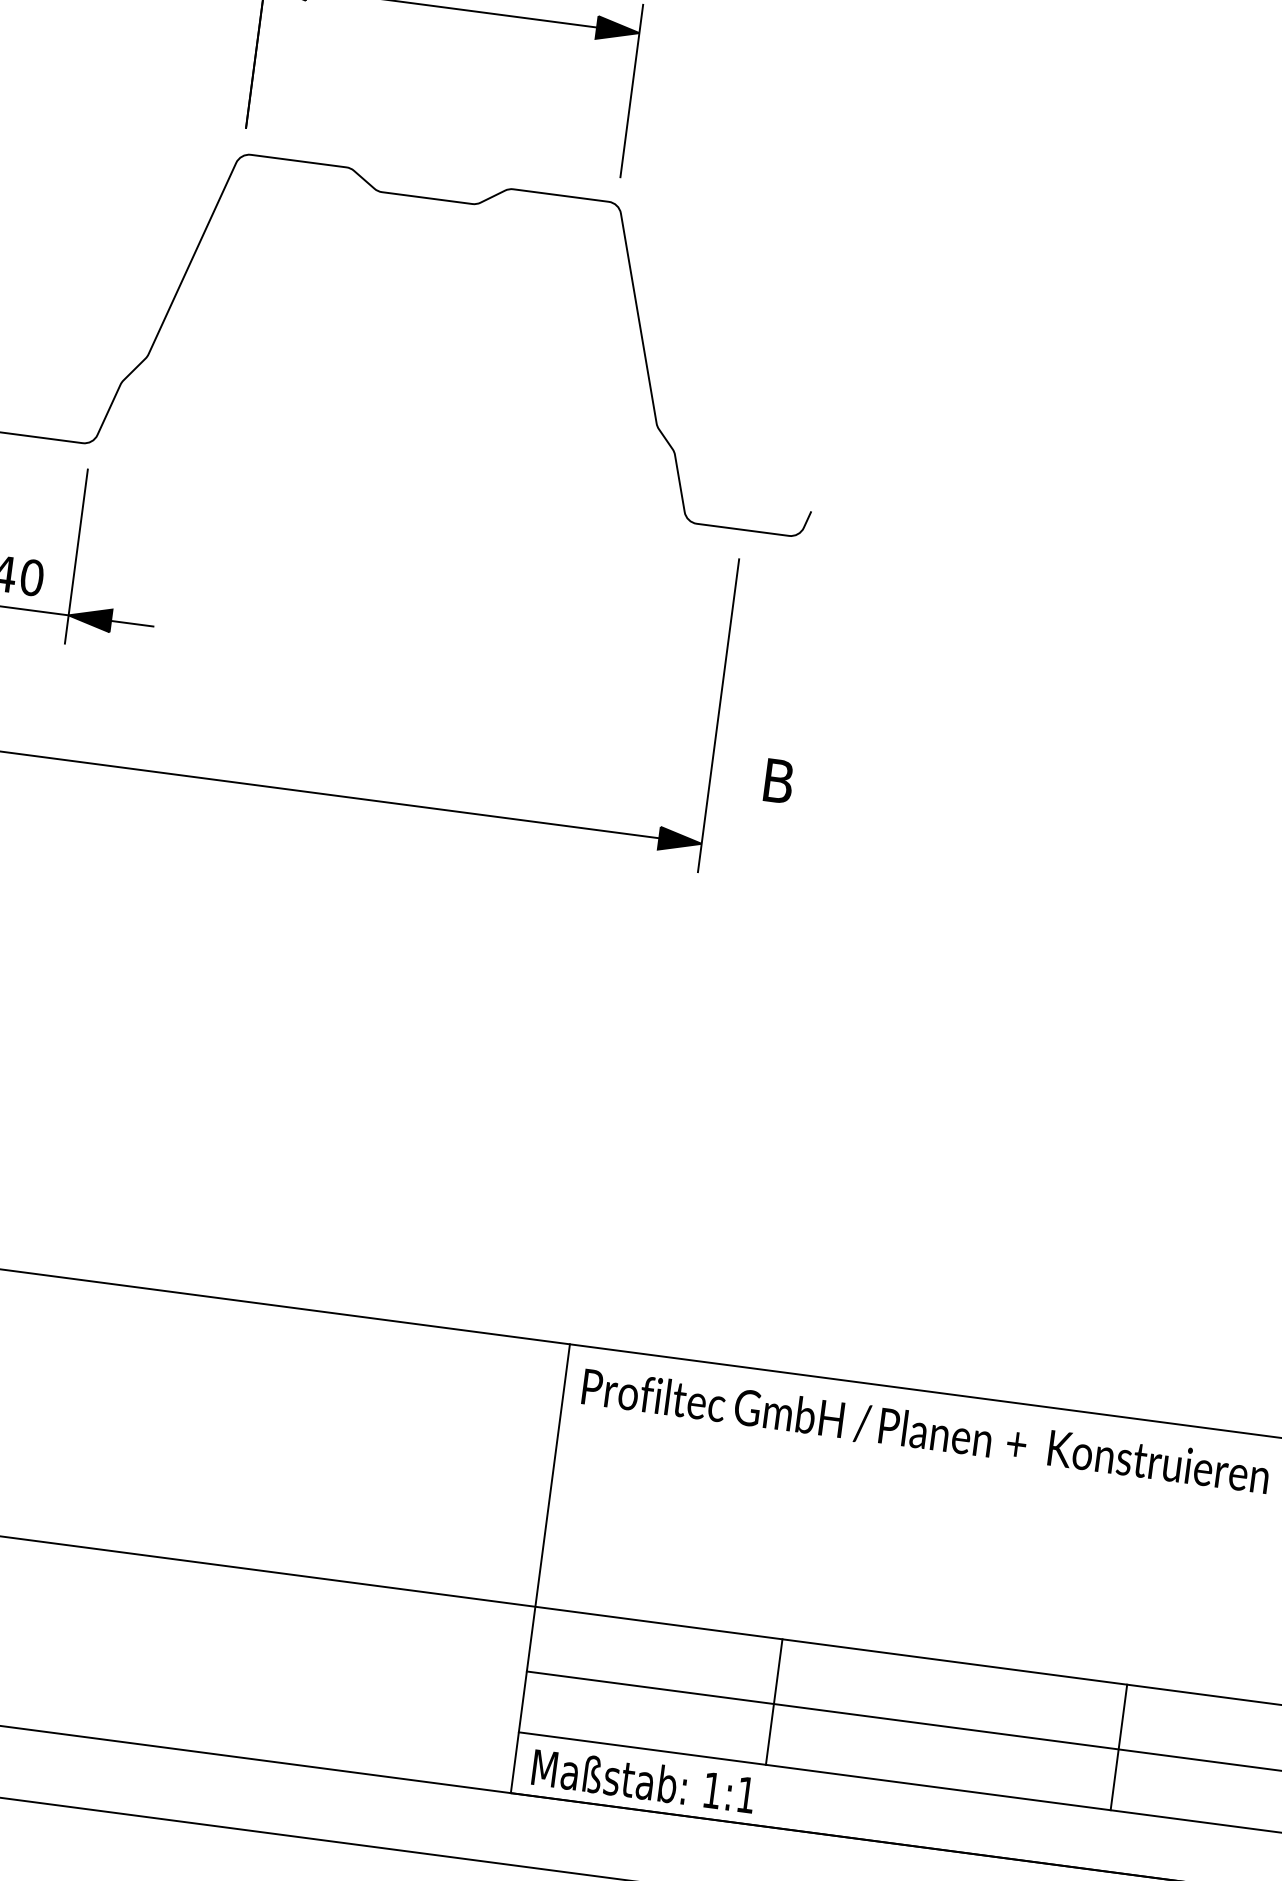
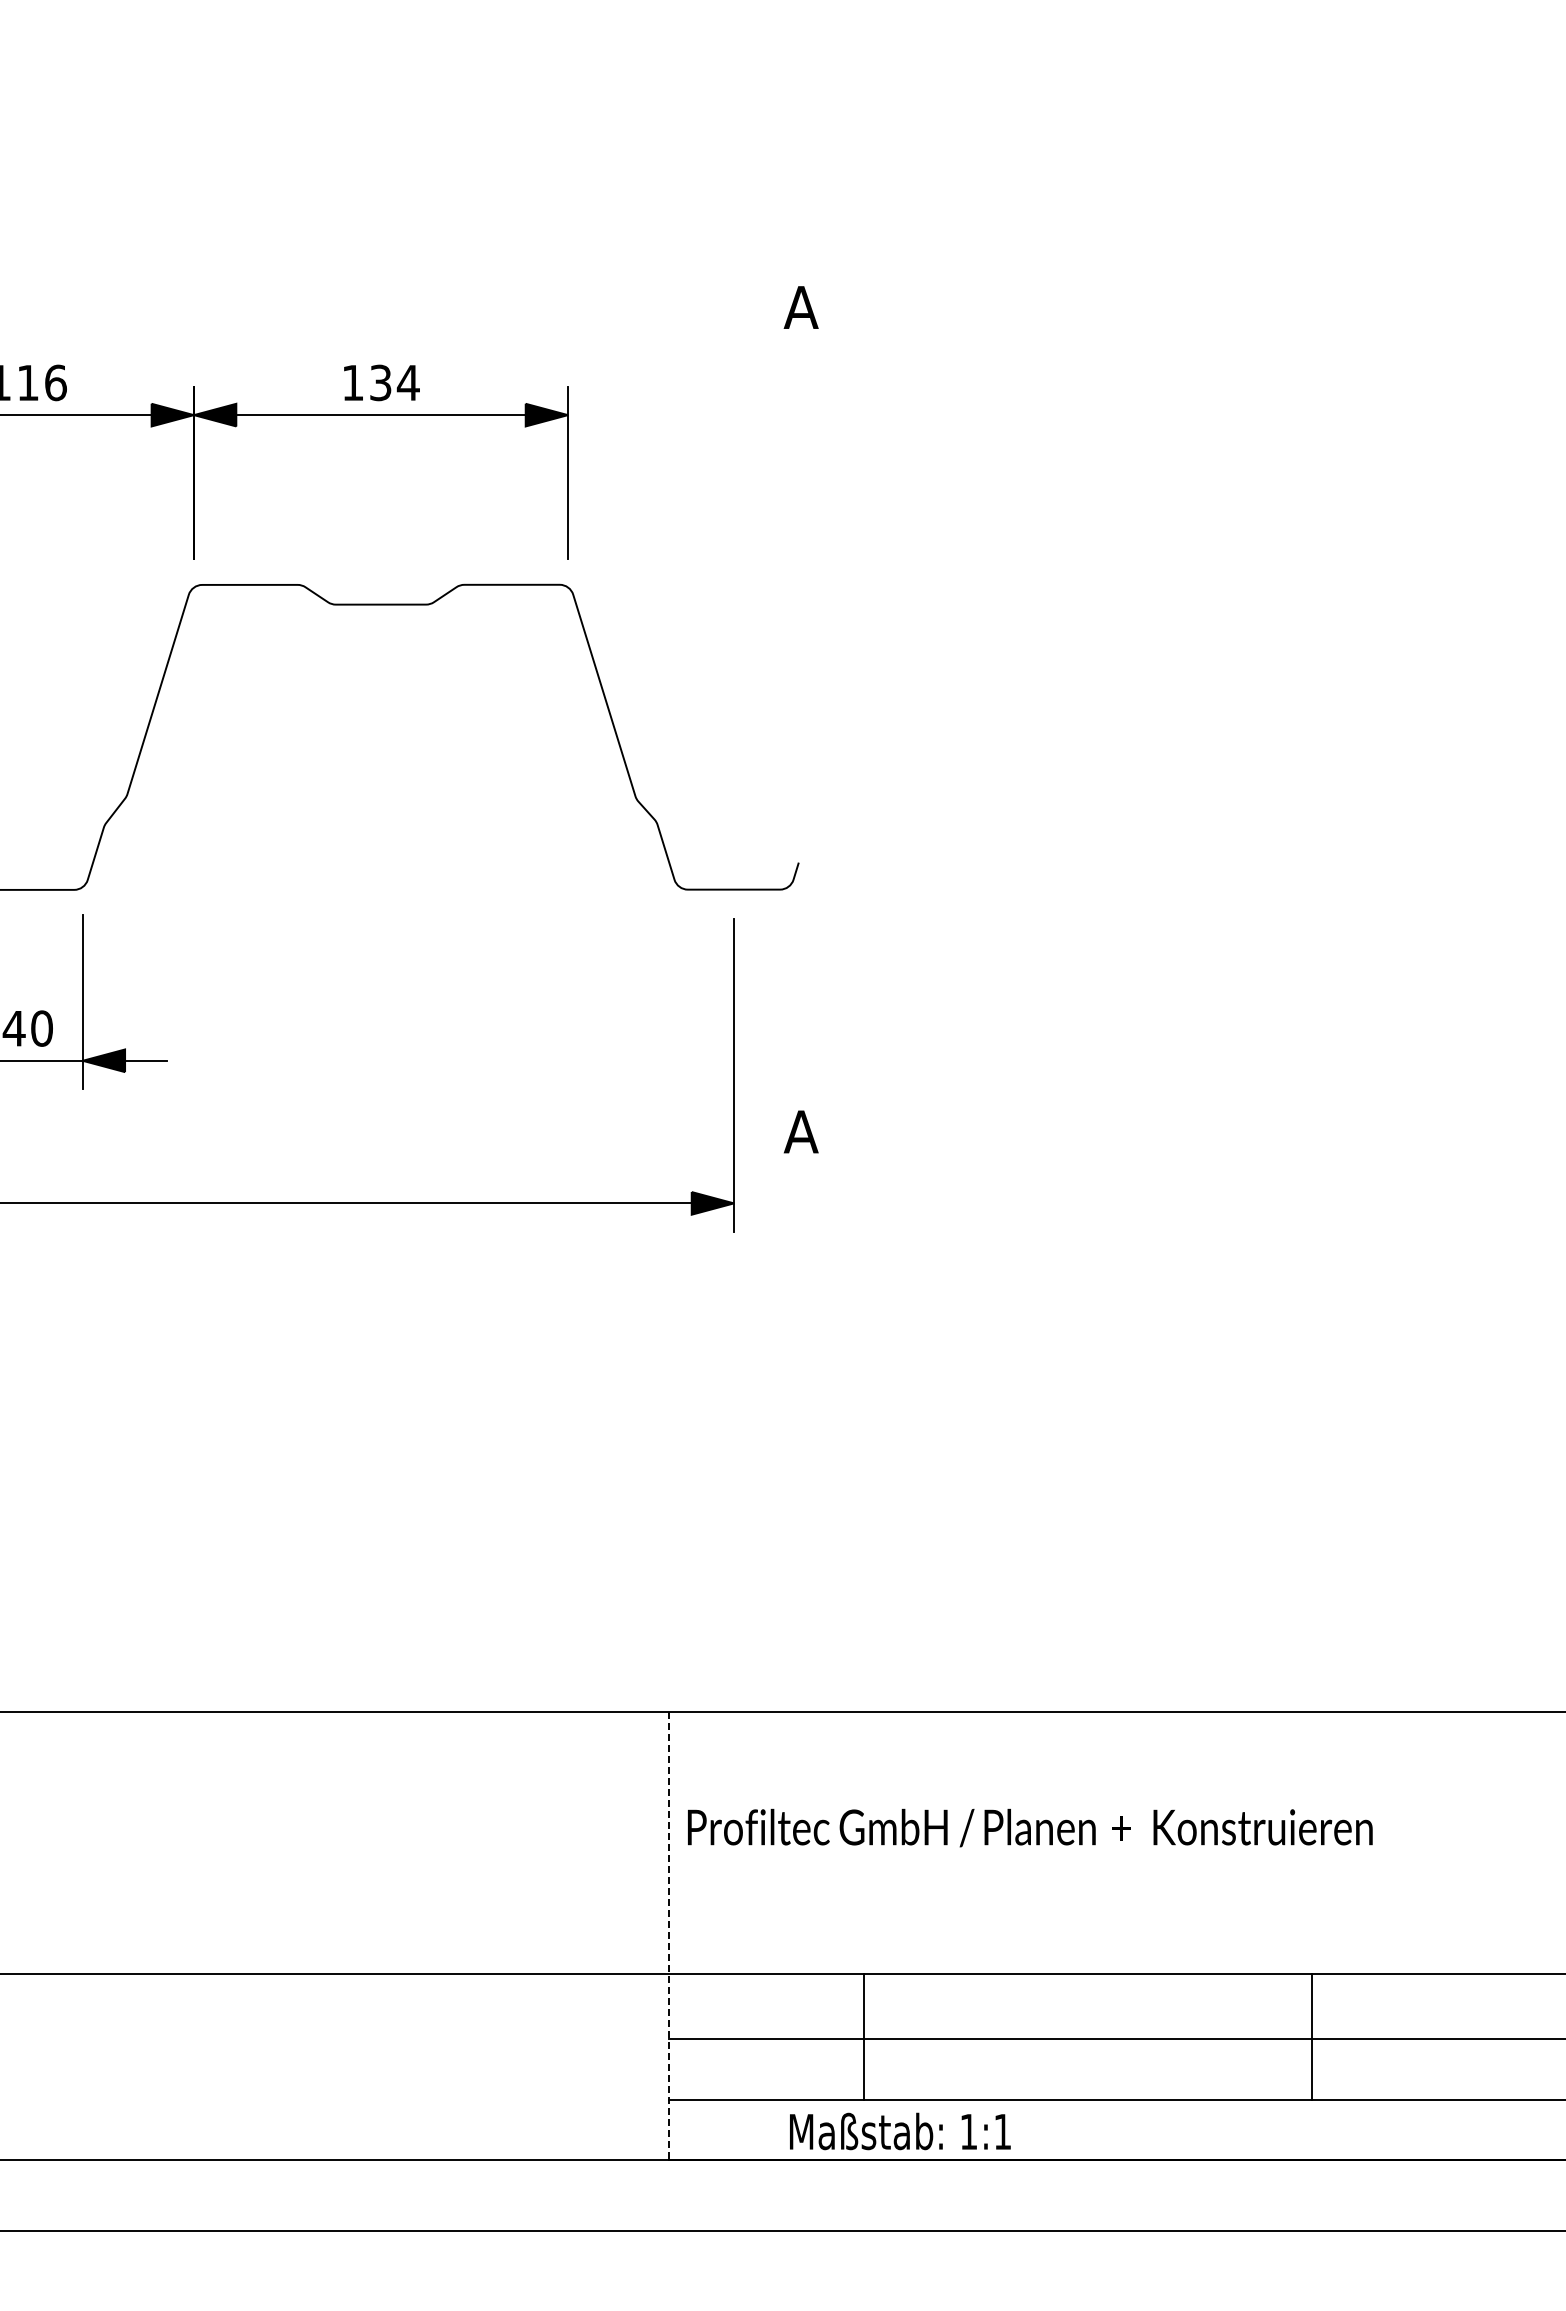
text: (777, 780) -> (800, 1131), B -> A
text: (926, 1431) -> (1030, 1827), moved
line: (540, 1569) -> (669, 1936), solid -> dashed
line: (774, 1701) -> (864, 2036), moved
line: (1118, 1746) -> (1311, 2036), moved
text: (643, 1781) -> (900, 2131), moved

